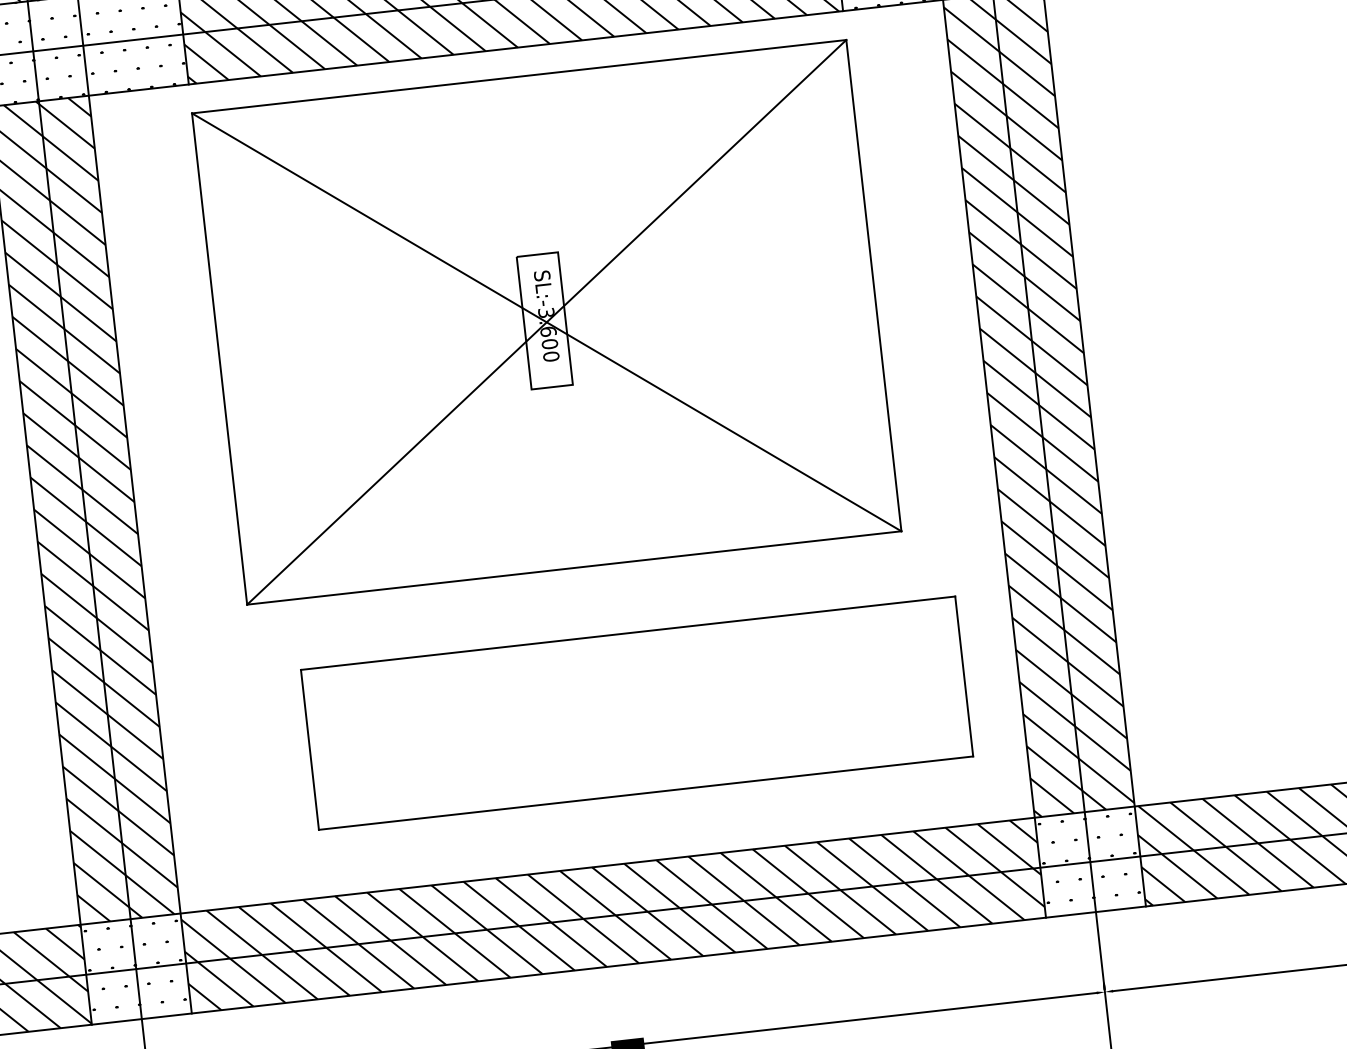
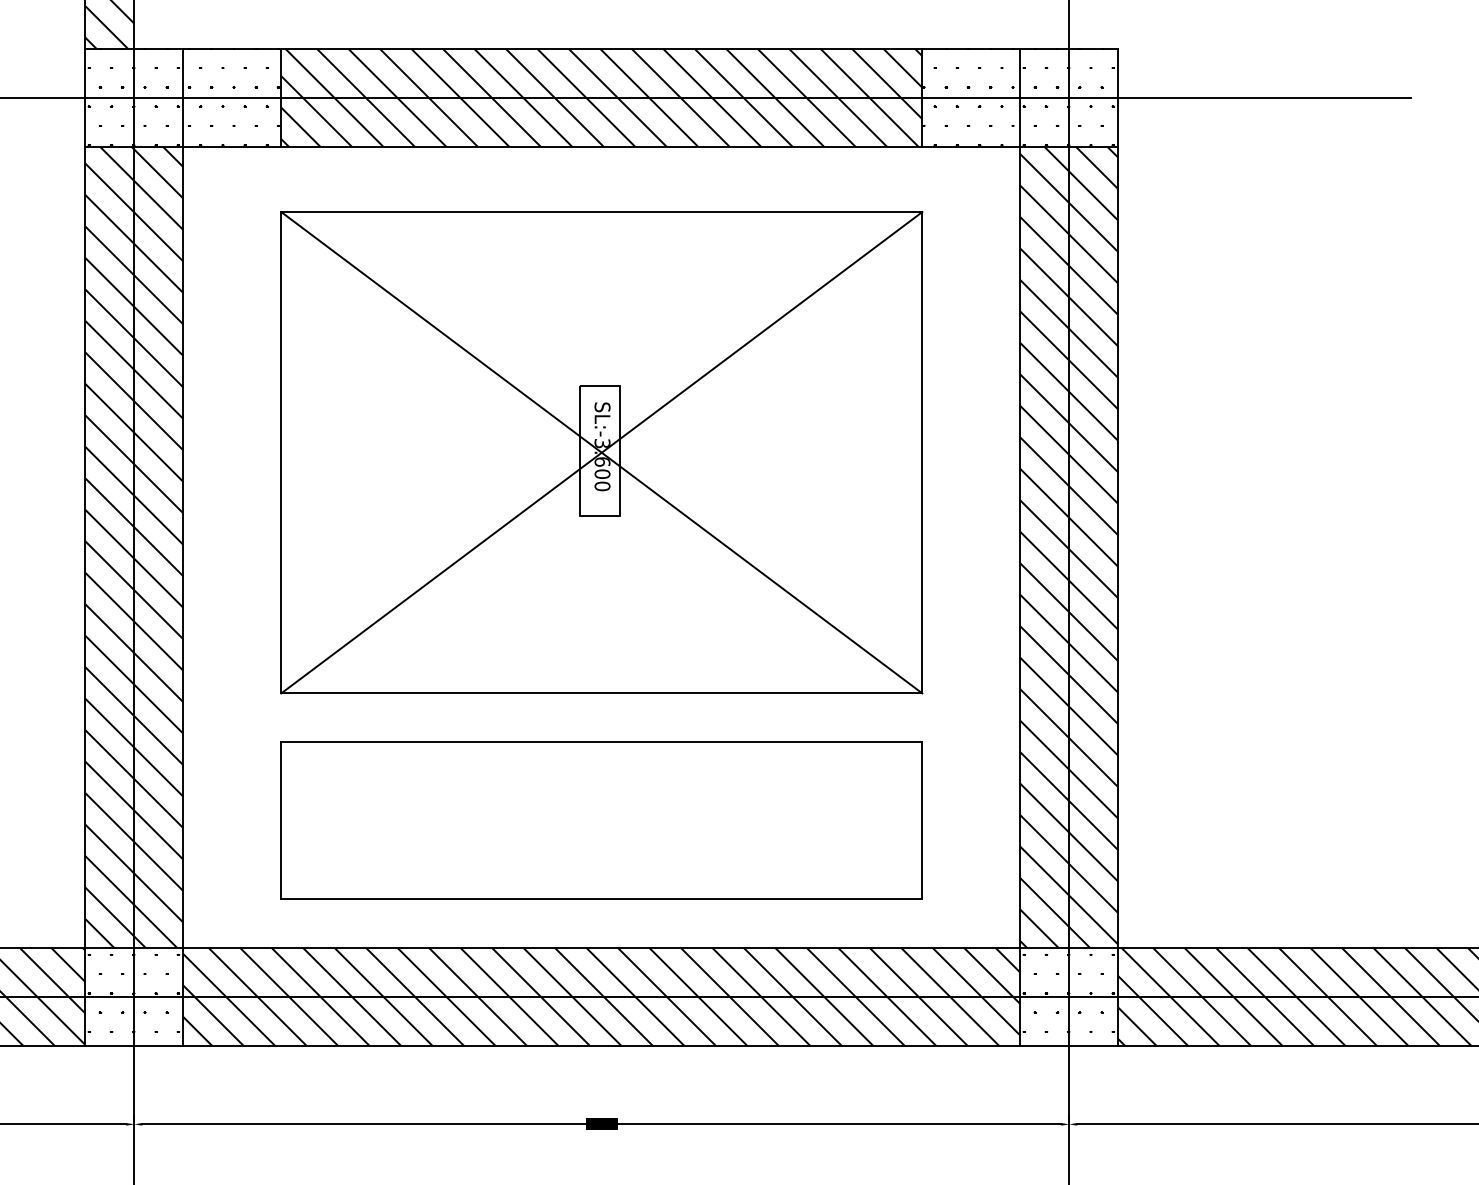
part: (546, 322) -> (601, 452), moved
part: (636, 712) -> (601, 820), moved

